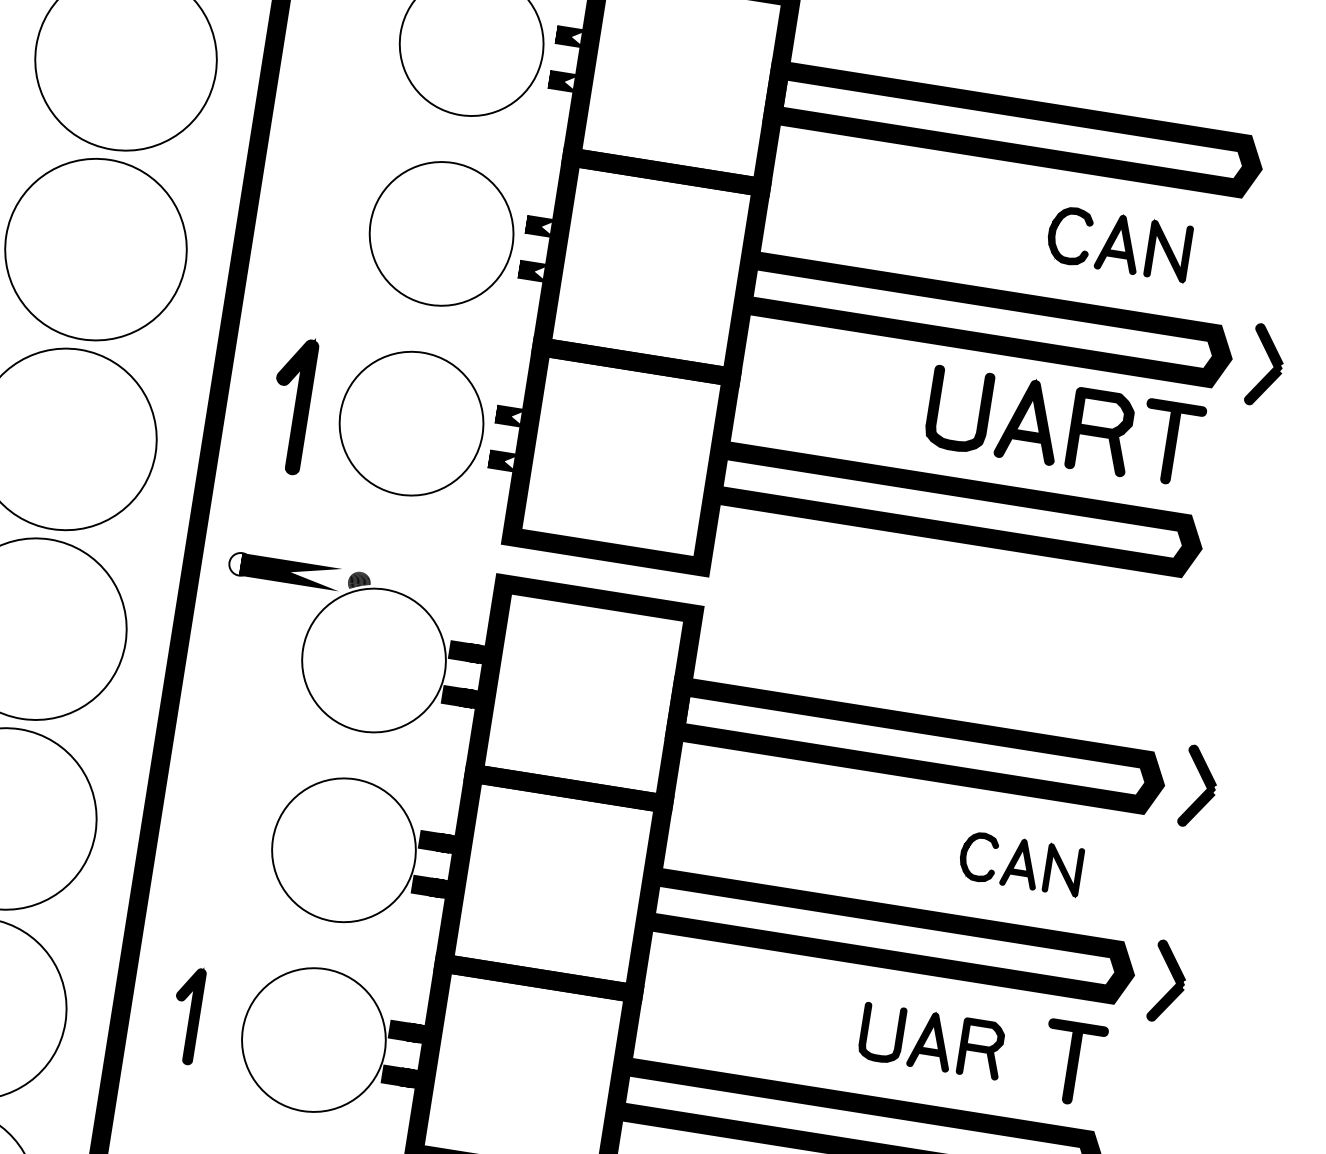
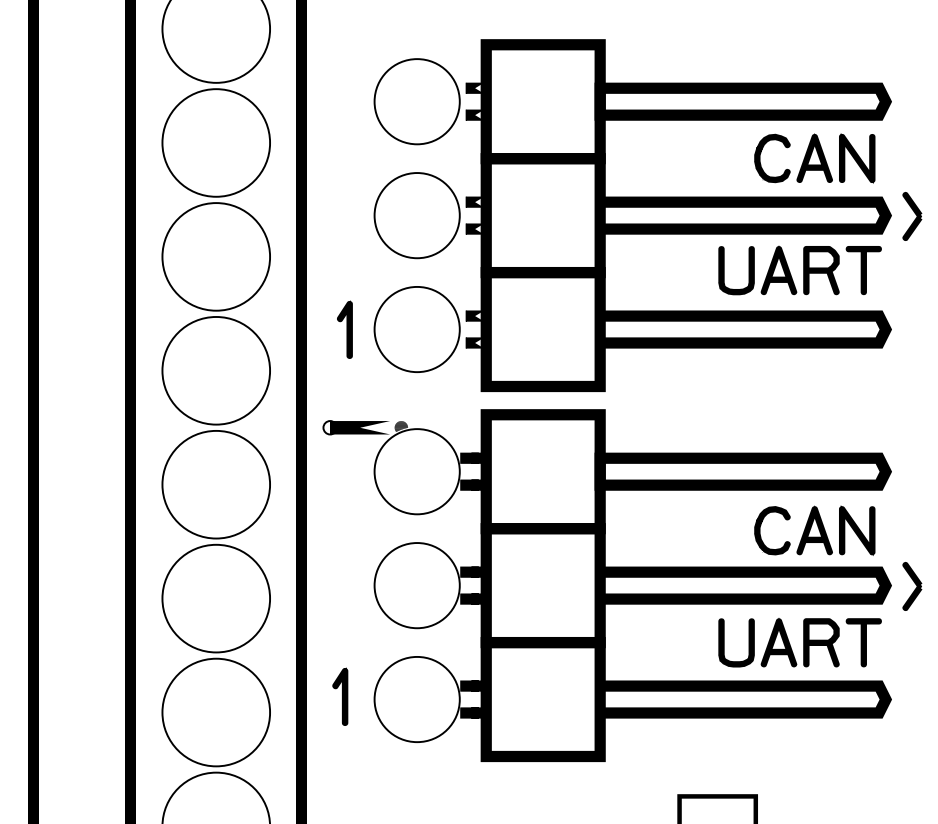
part: (1118, 243) -> (814, 158), size x1.43
part: (290, 404) -> (344, 329), size x0.71
curve: (1203, 783) -> (914, 466), removed
part: (1020, 863) -> (814, 530), size x1.67
part: (930, 1040) -> (778, 642), size x1.43

